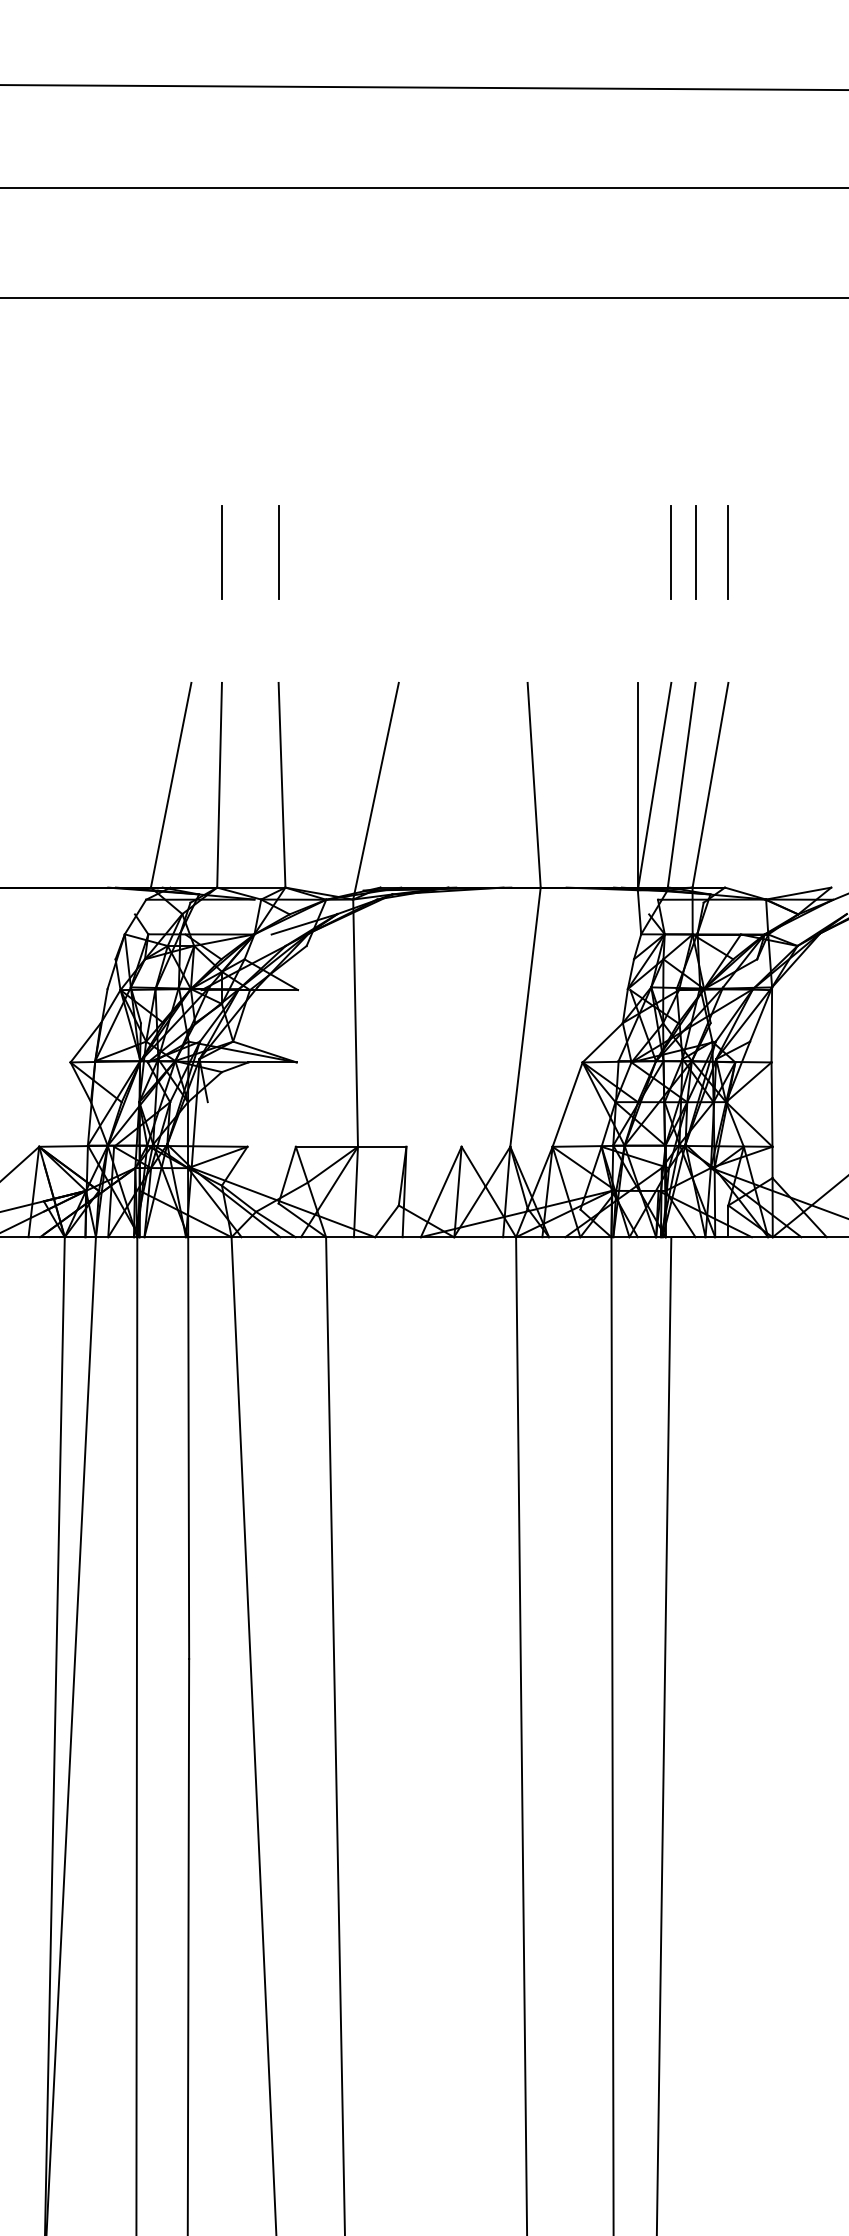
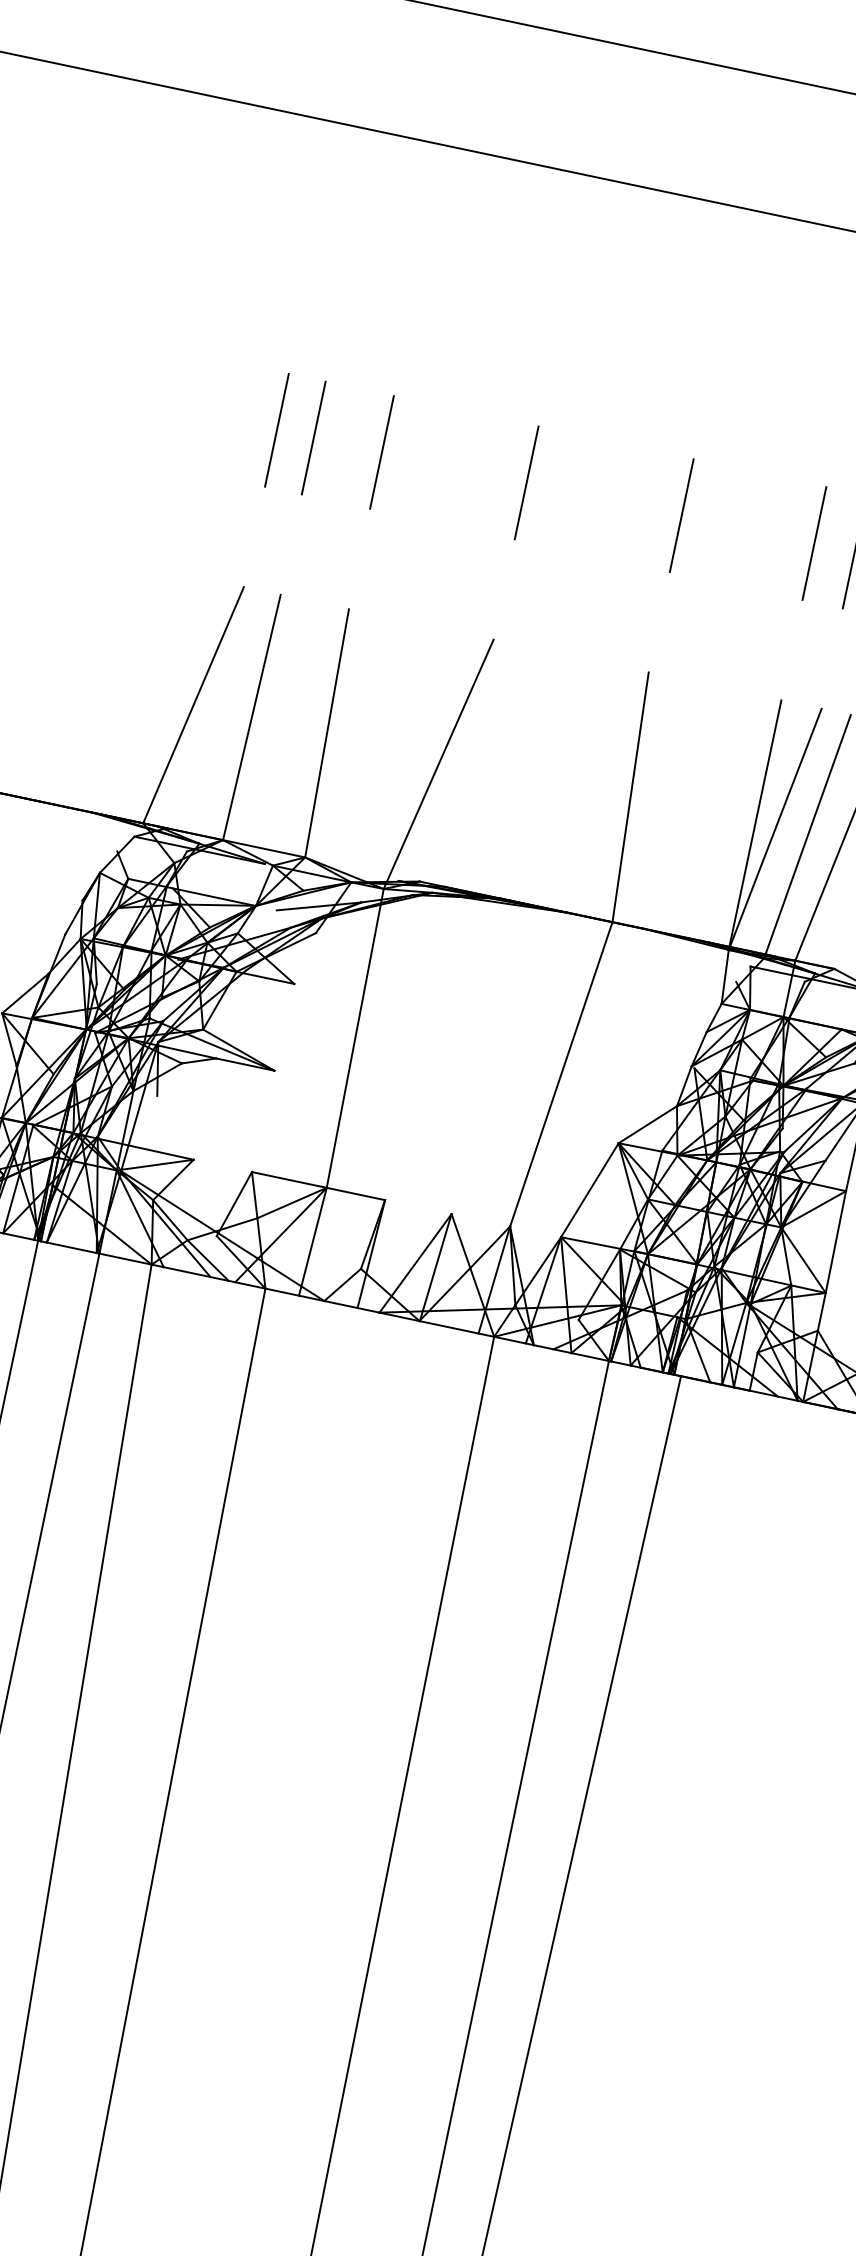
line: (190, 552) -> (275, 429), added
line: (398, 552) -> (526, 482), added
line: (527, 552) -> (681, 515), added
line: (637, 552) -> (814, 543), added

